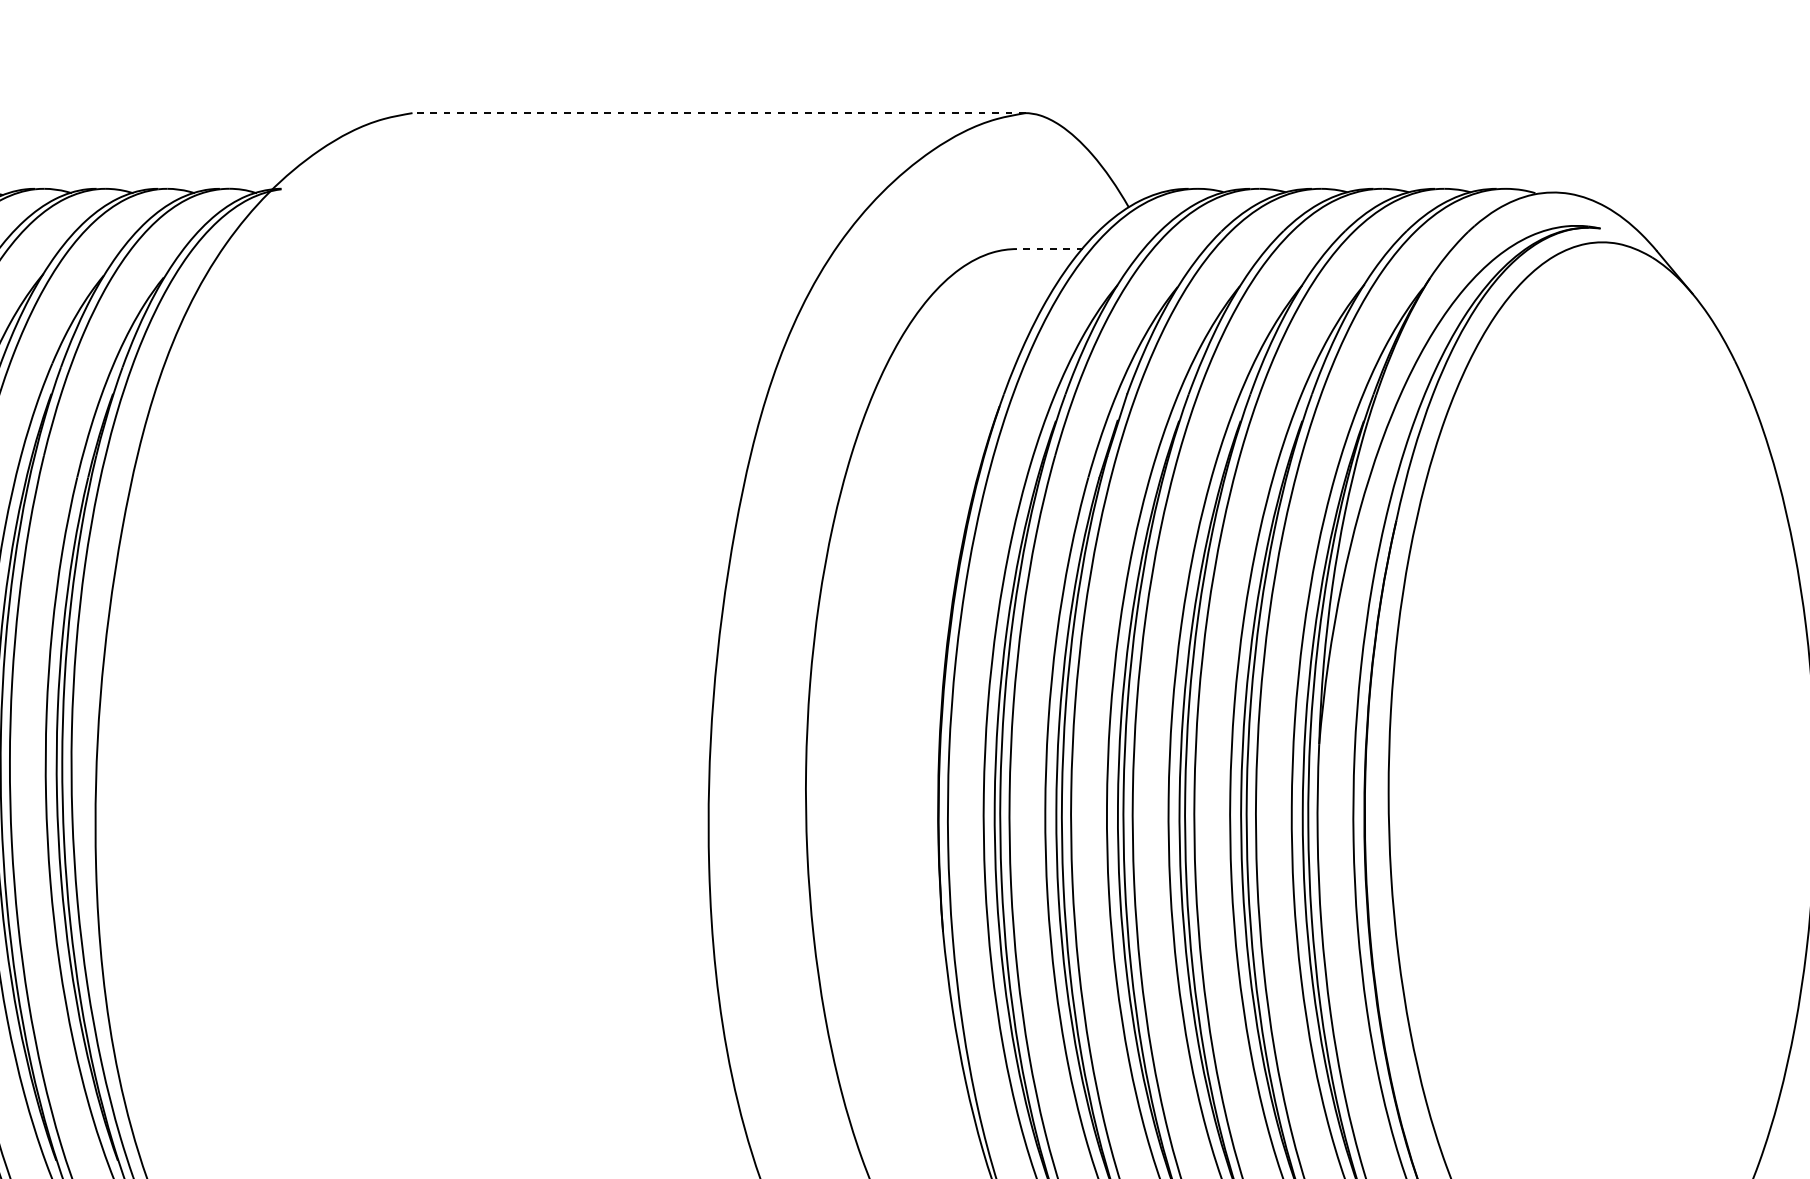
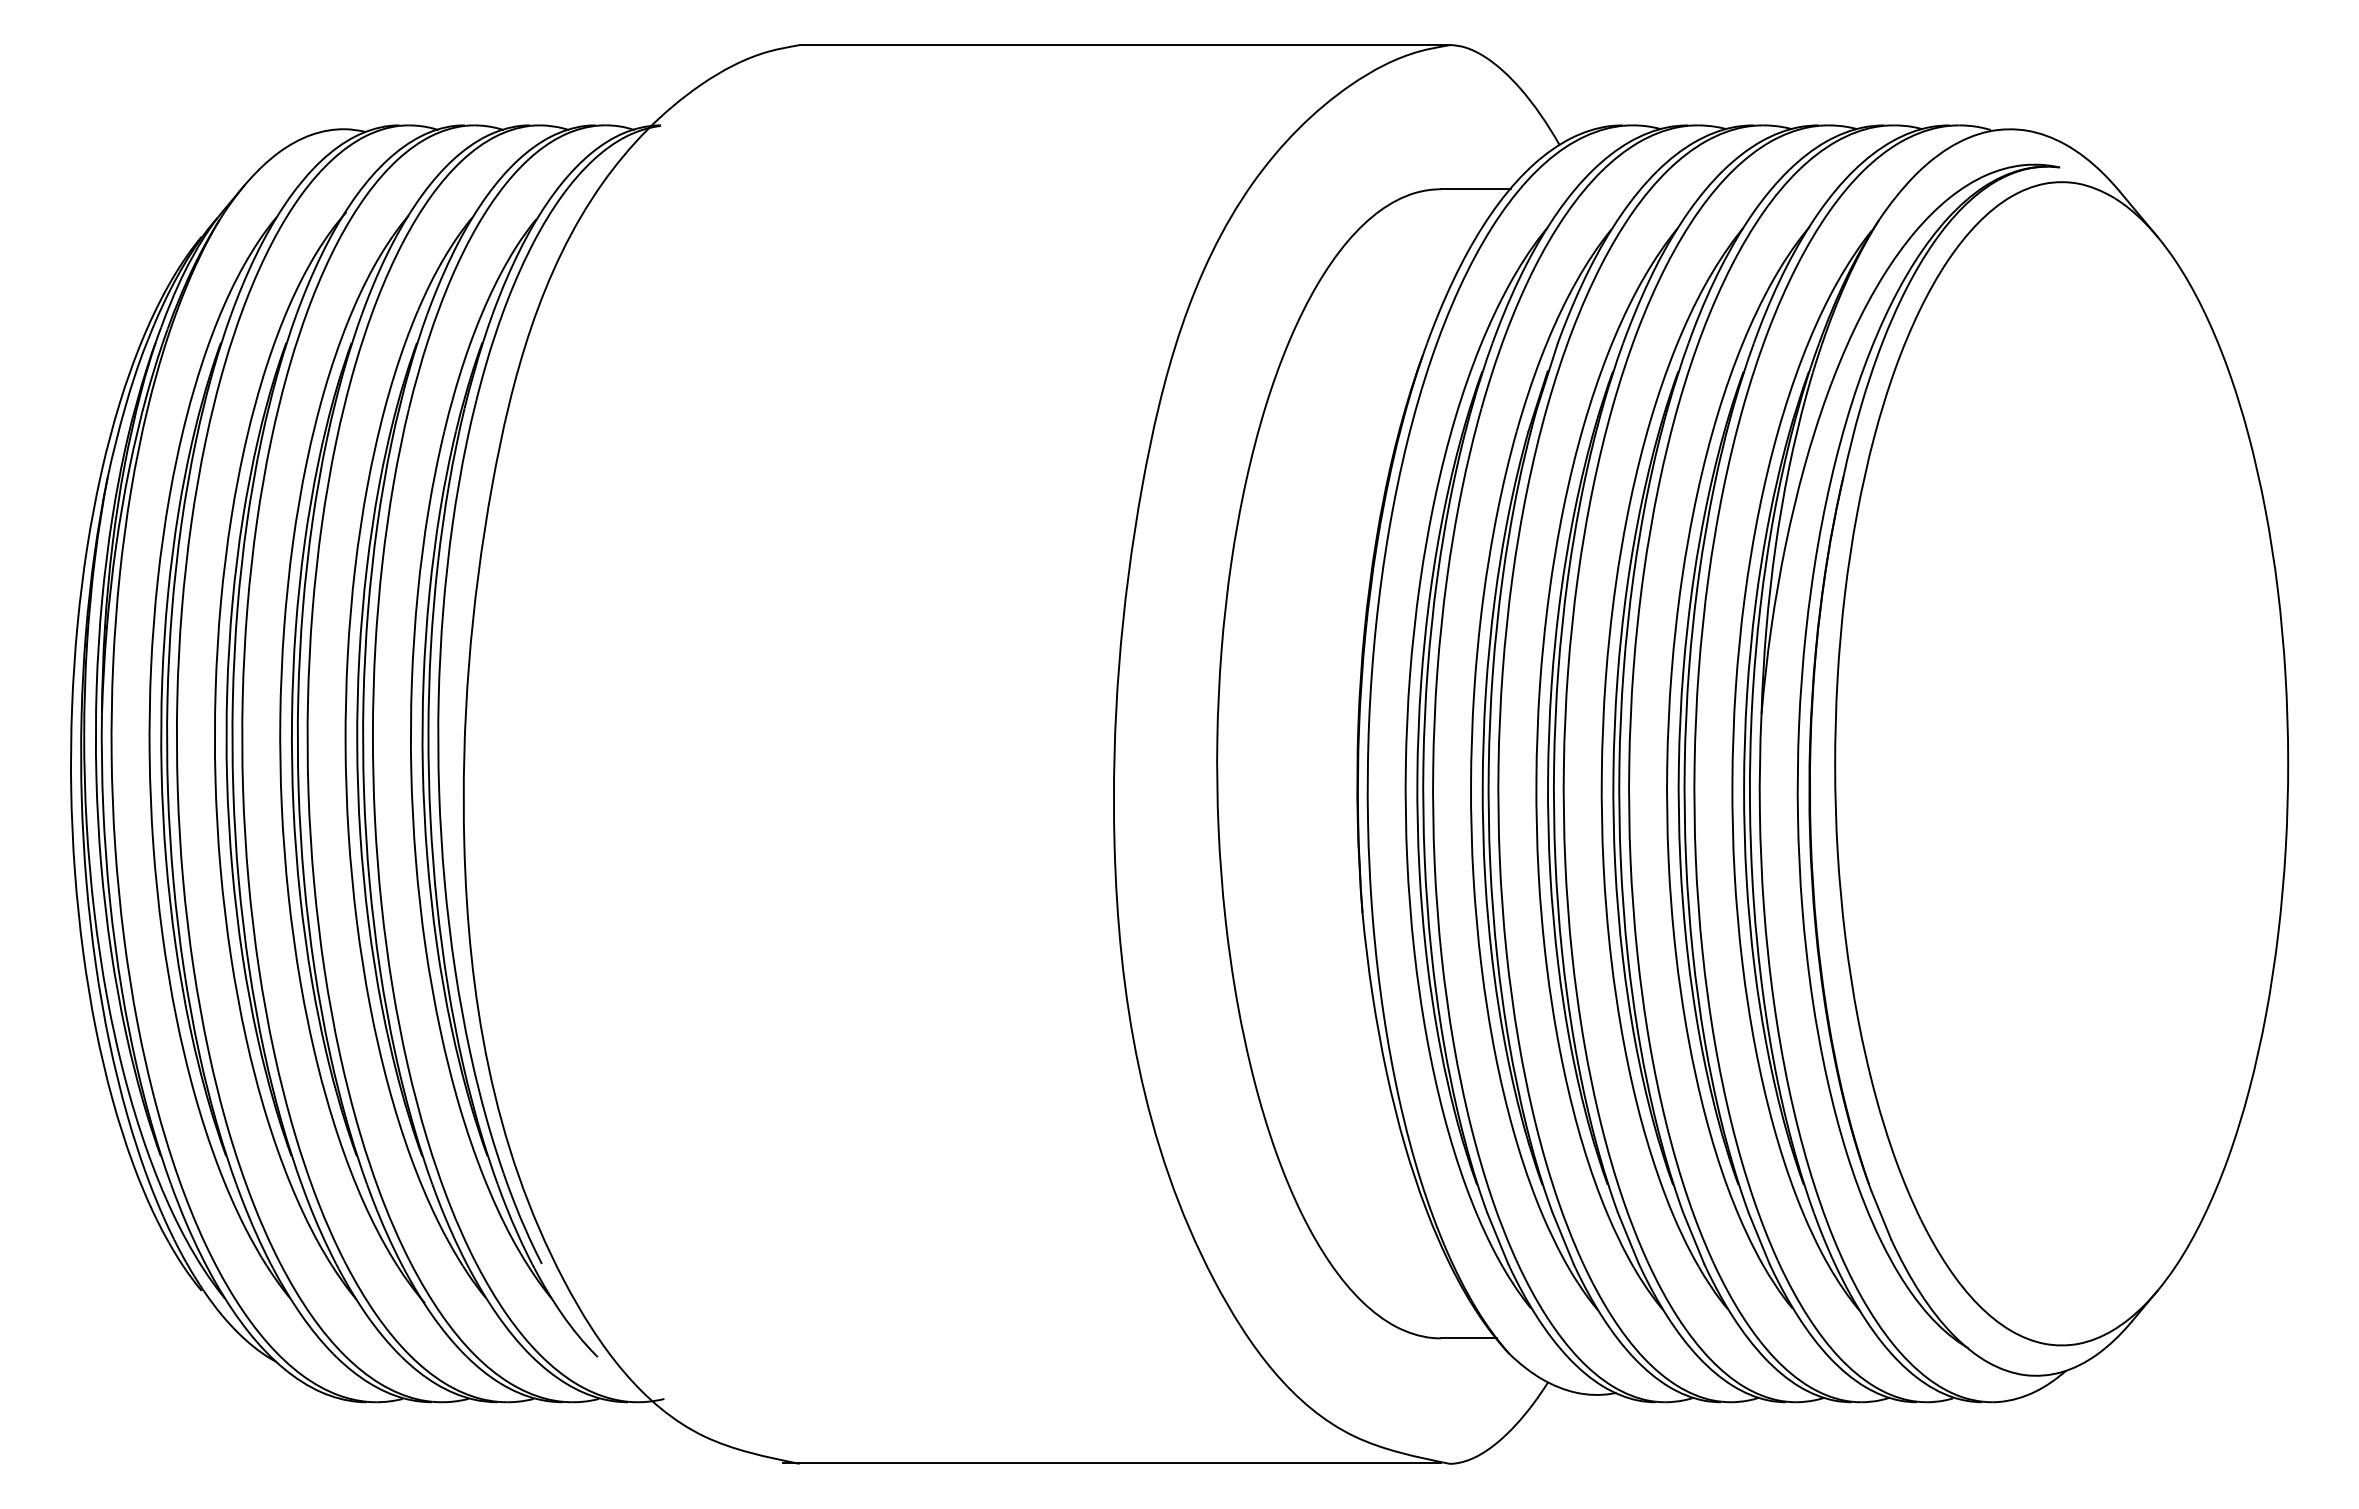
line: (718, 113) -> (1124, 45), dashed -> solid
line: (1049, 249) -> (1475, 189), dashed -> solid

